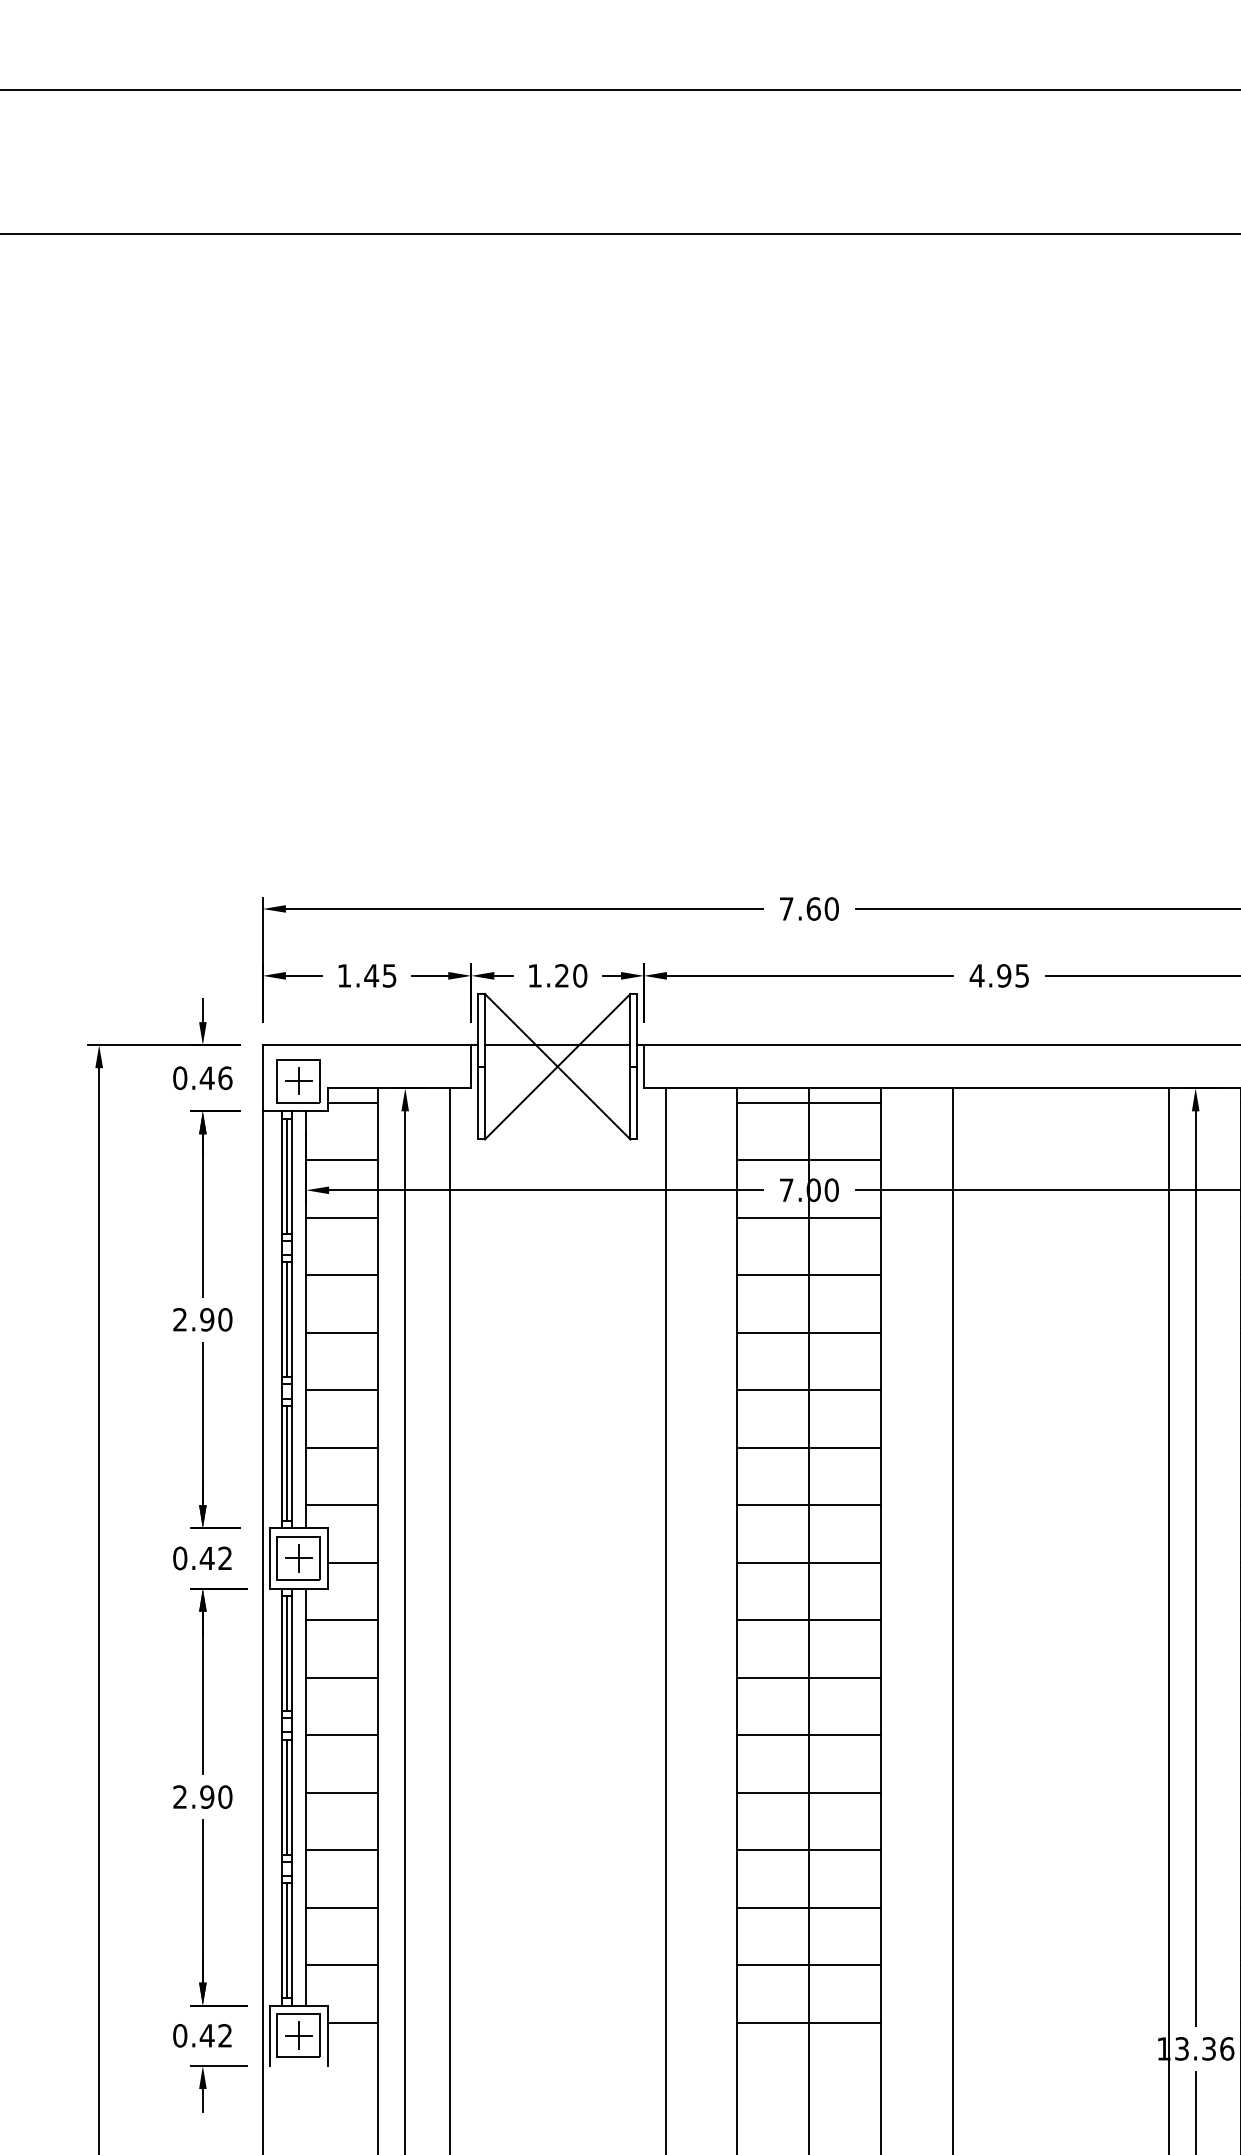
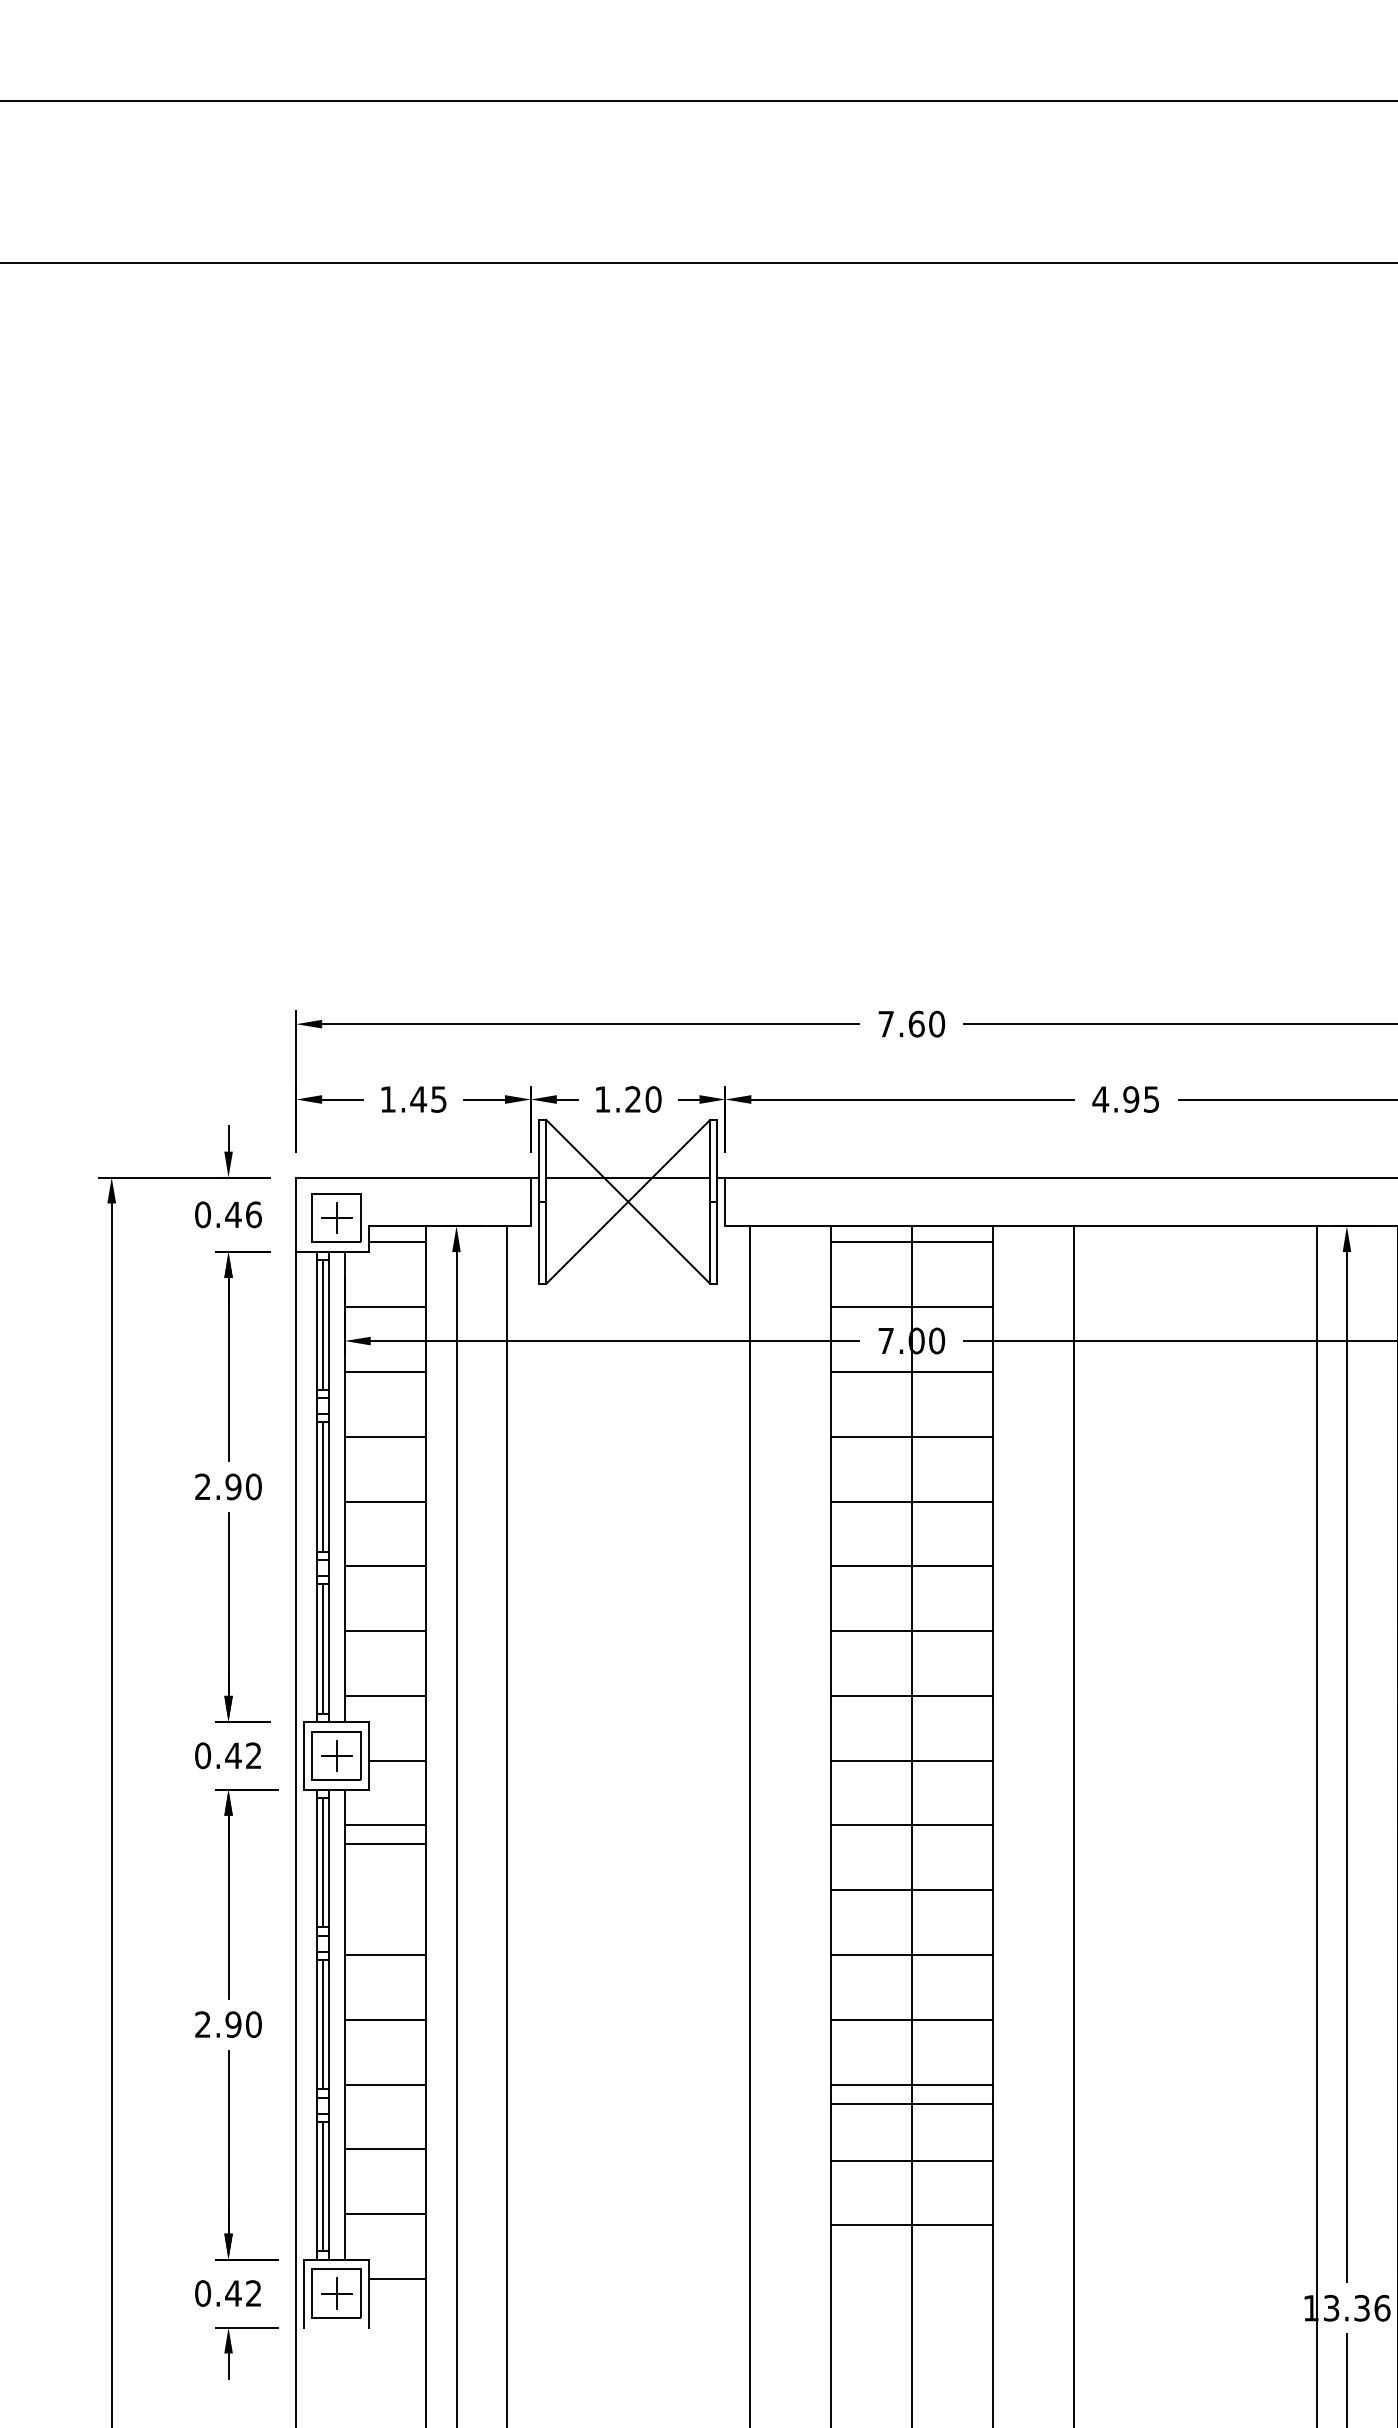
line: (341, 1677) -> (384, 1843), moved
line: (809, 1907) -> (911, 2103), moved
line: (809, 1965) -> (911, 2161), moved
line: (809, 2022) -> (911, 2224), moved

